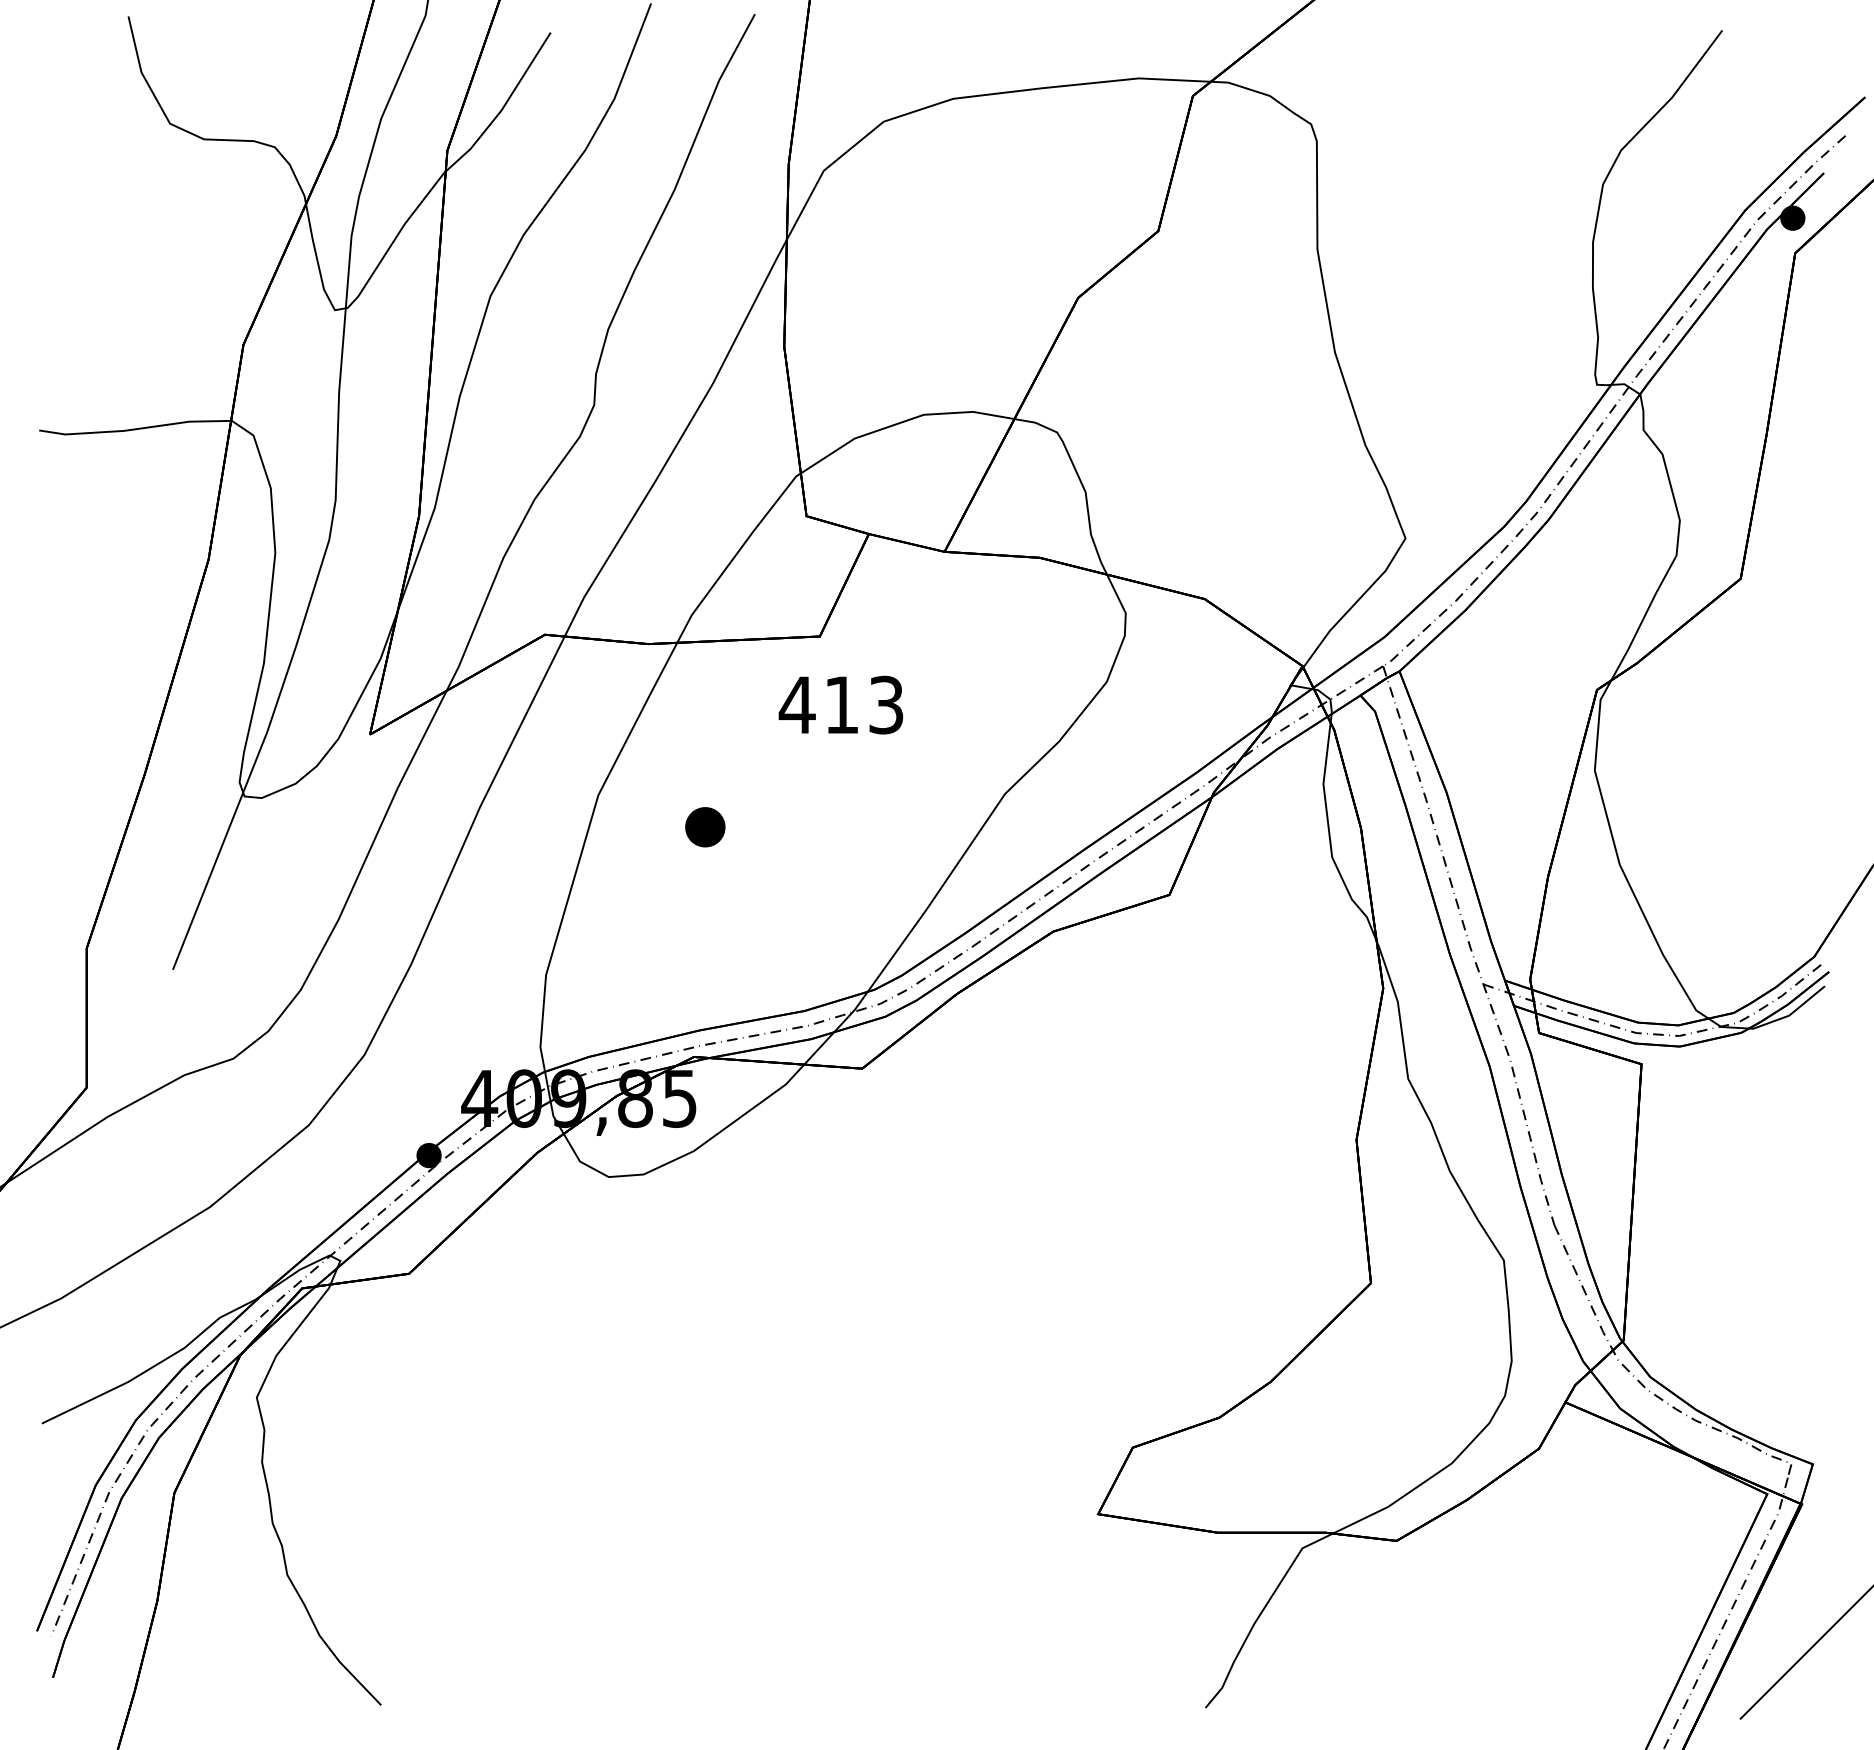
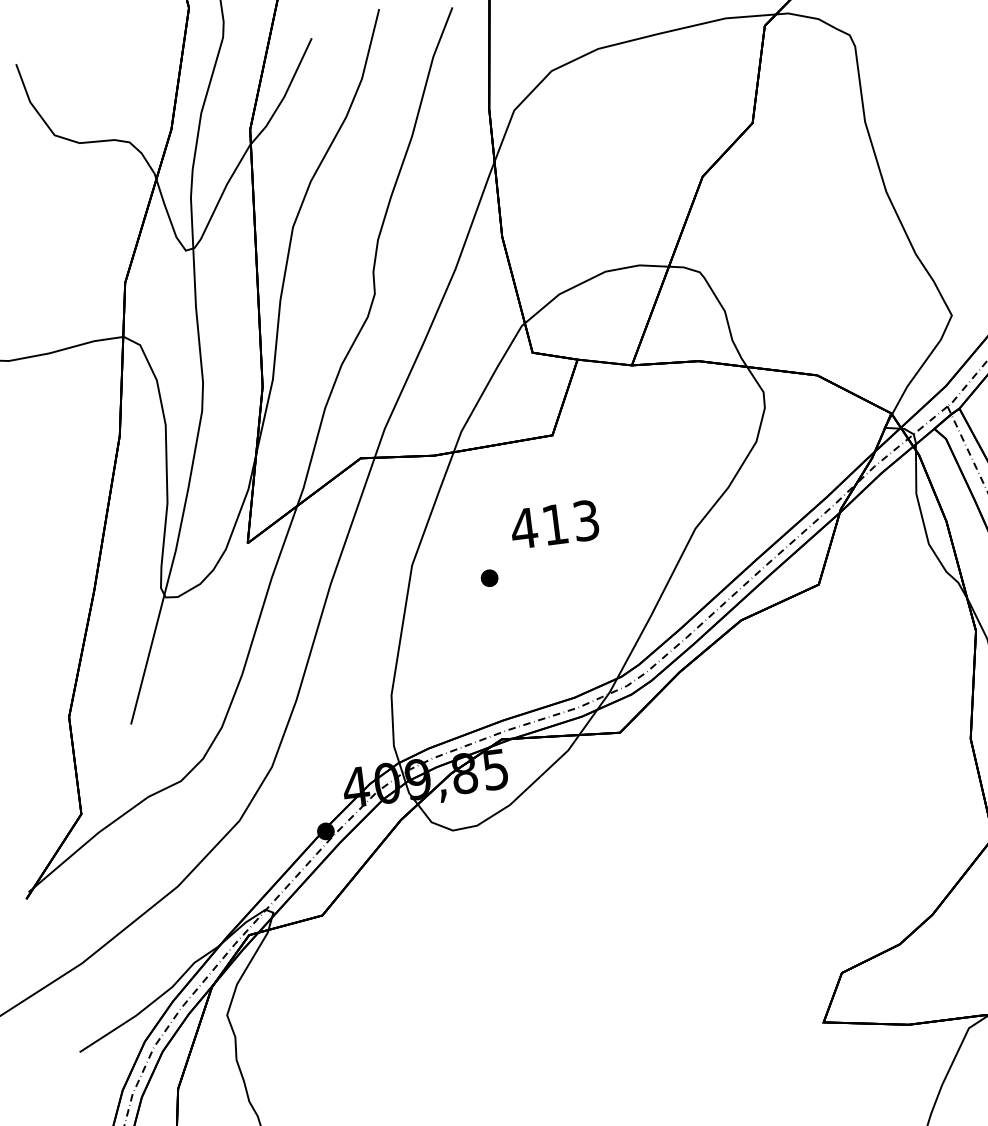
text: (840, 704) -> (554, 524), moved
part: (705, 826) -> (489, 577), size x0.62

